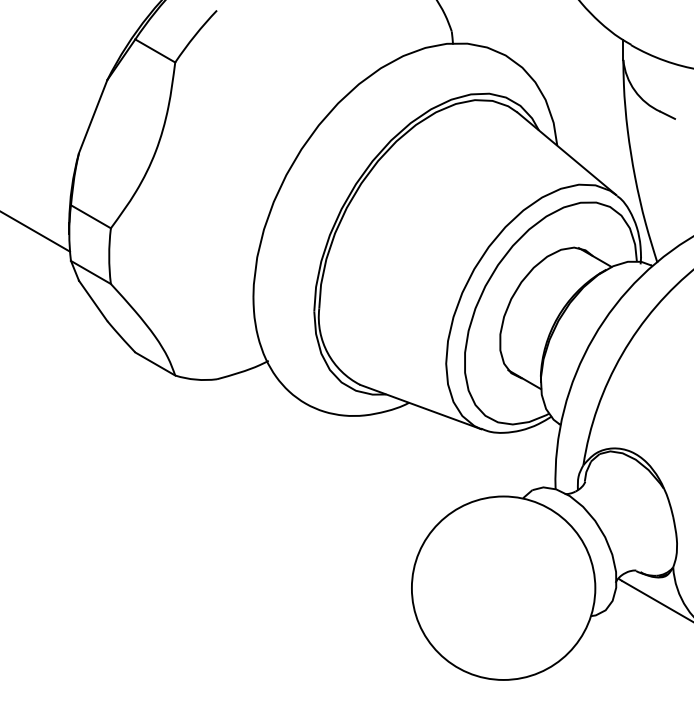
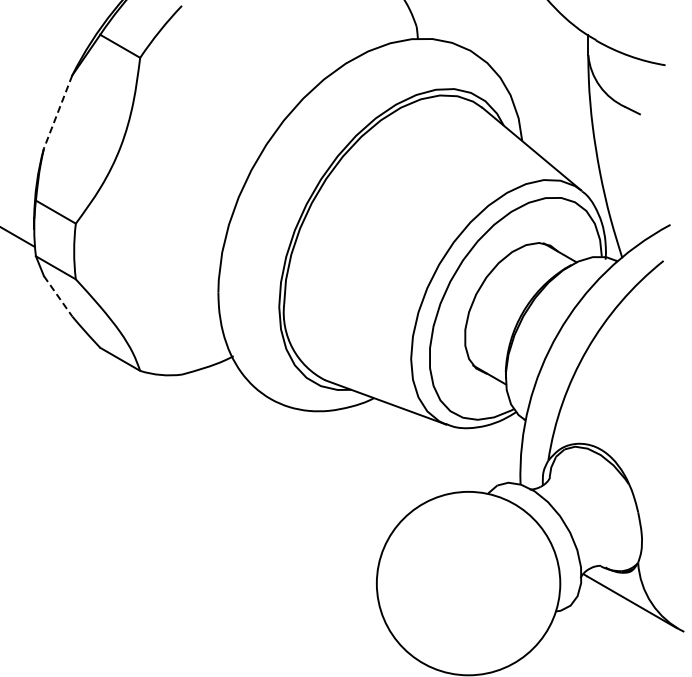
line: (93, 117) -> (58, 112), solid -> dashed
line: (93, 300) -> (58, 295), solid -> dashed

